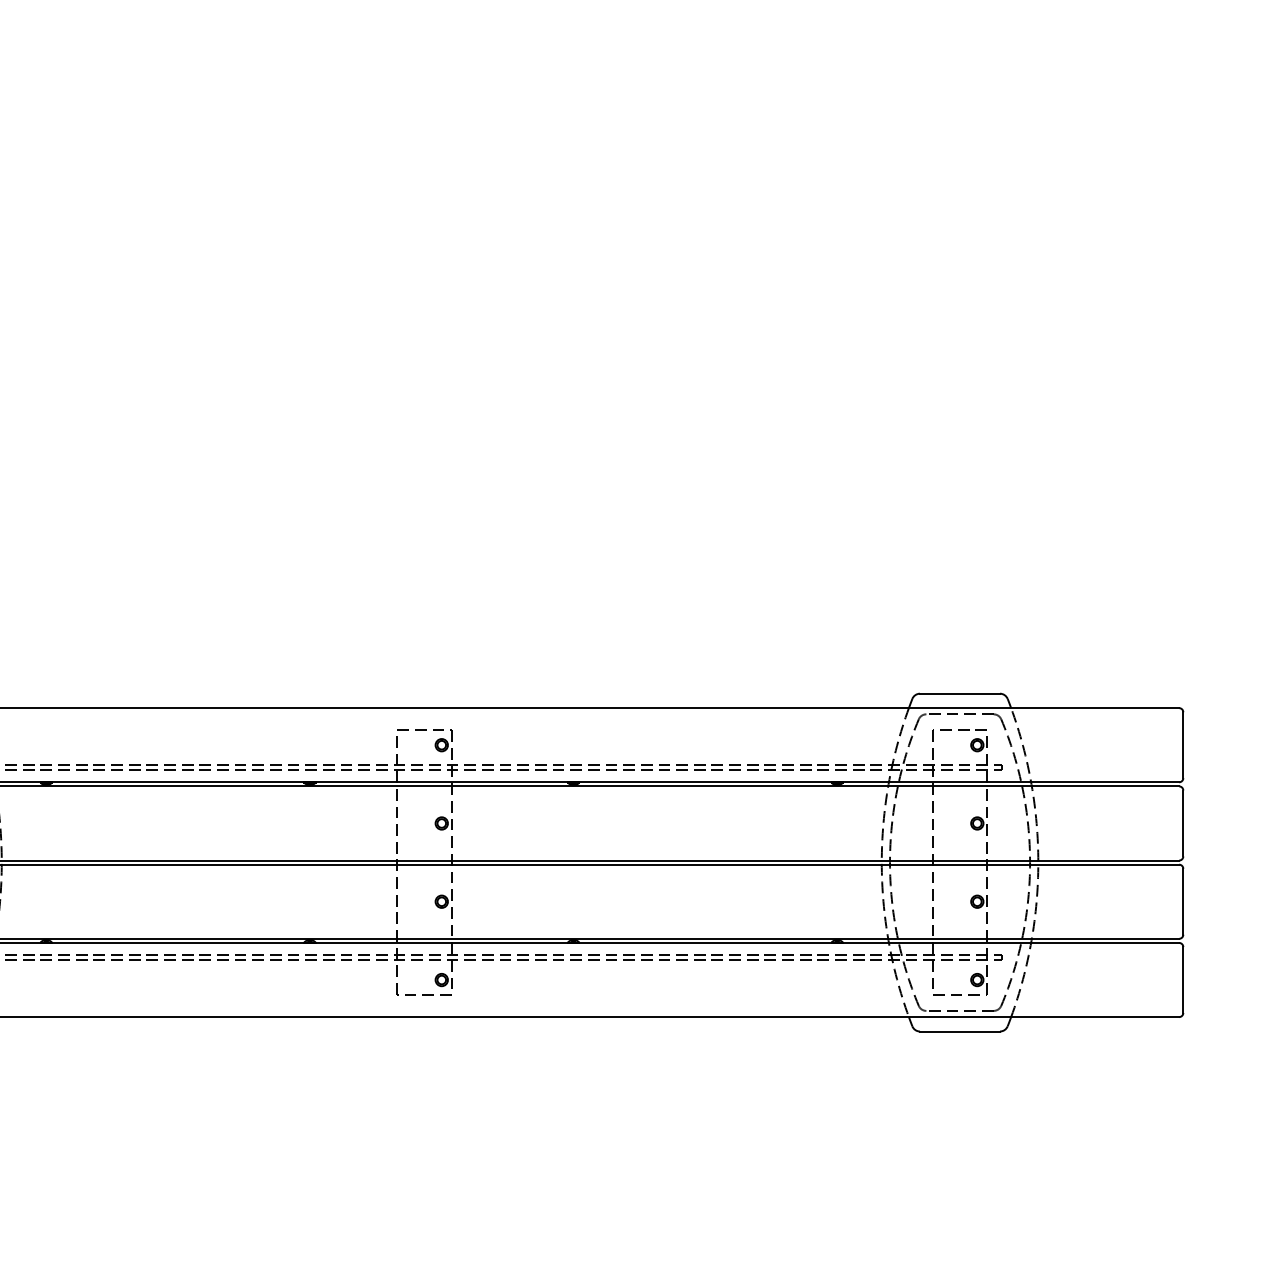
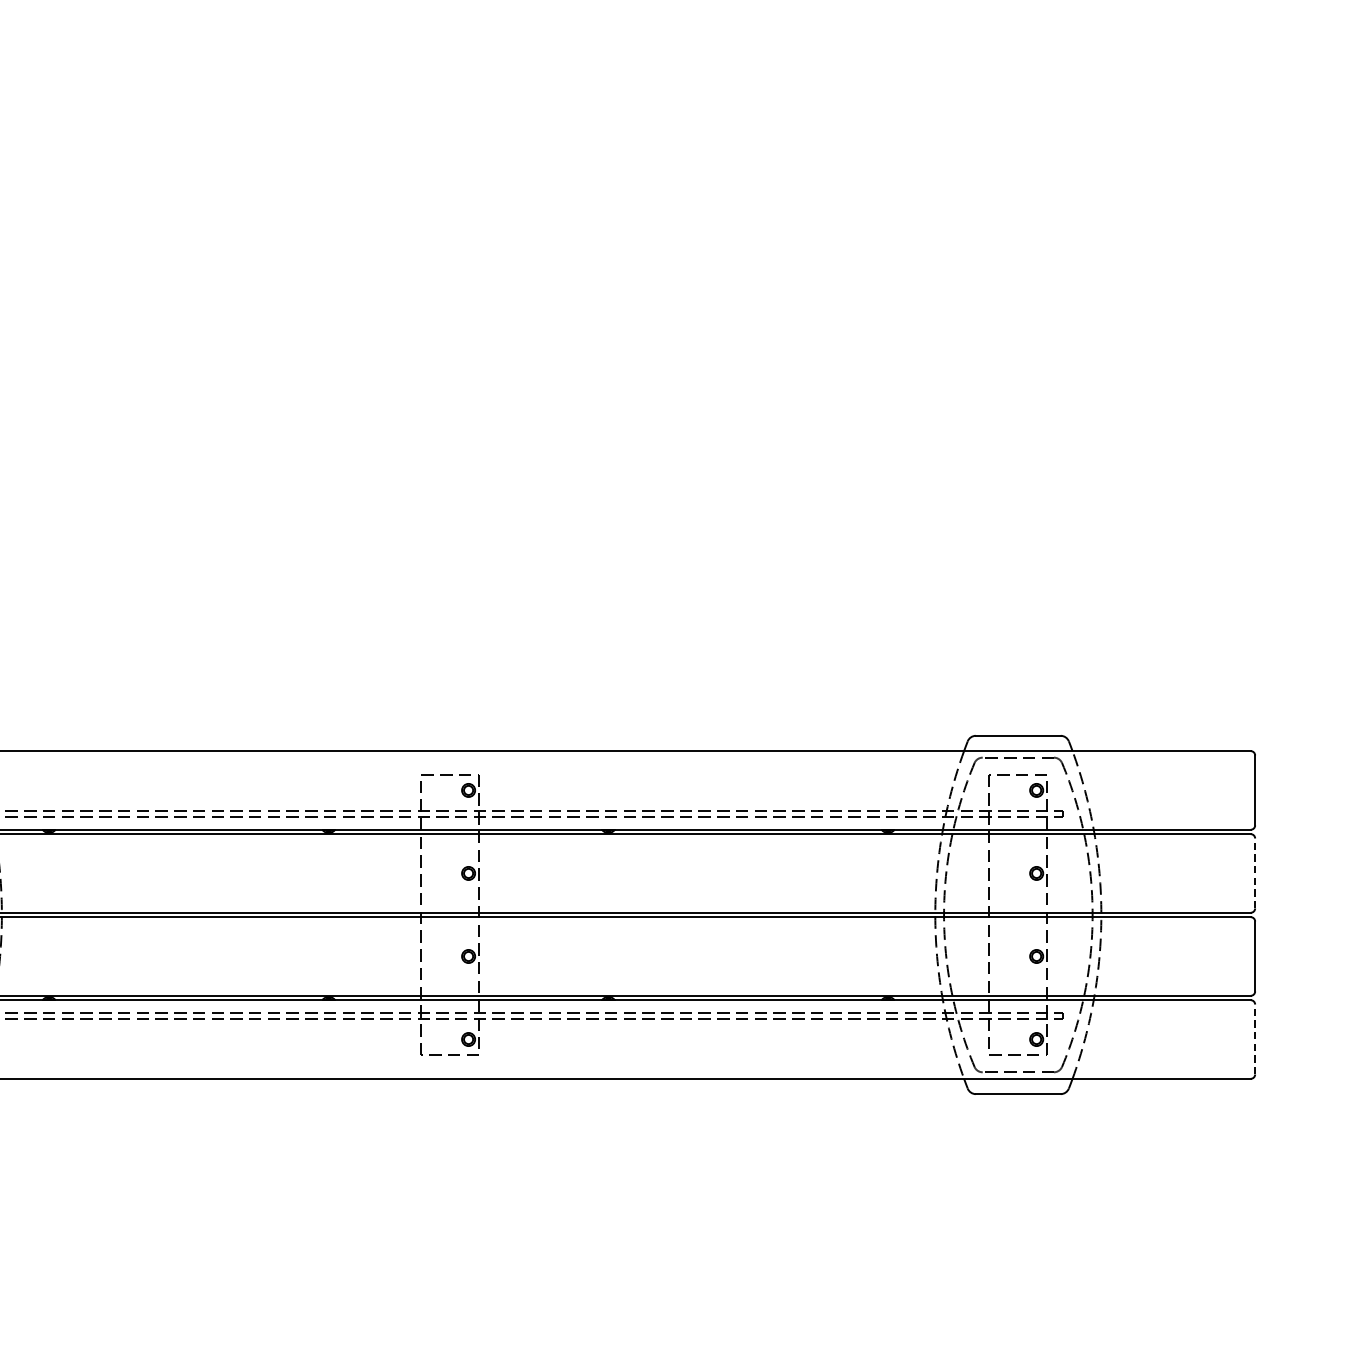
line: (1183, 823) -> (1255, 873), solid -> dashed
line: (1183, 980) -> (1255, 1040), solid -> dashed

